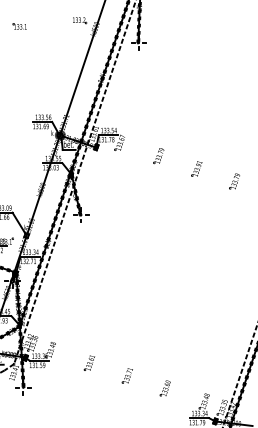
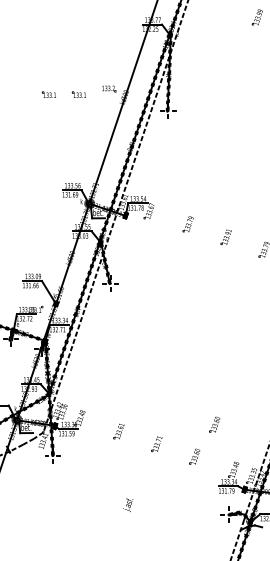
part: (49, 26) -> (78, 94), added
part: (185, 356) -> (214, 424), added

